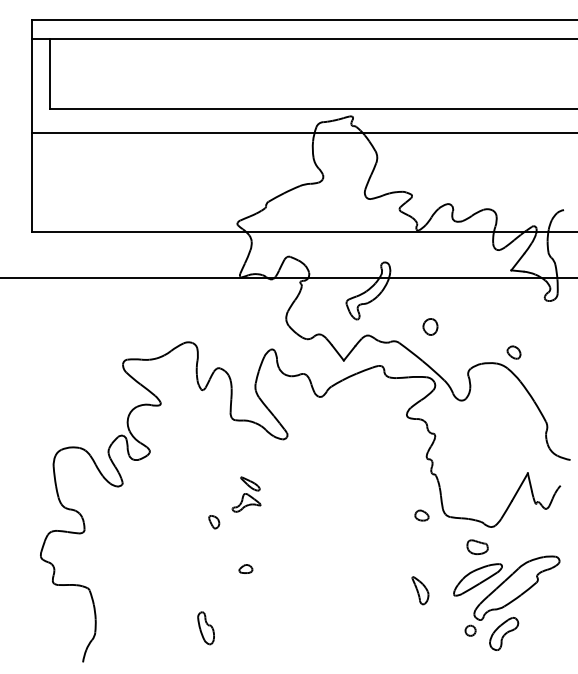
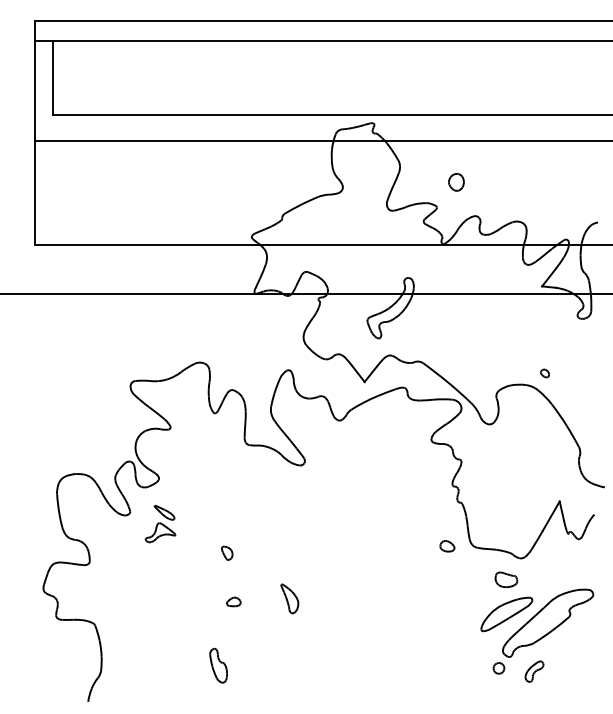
part: (430, 327) -> (456, 182), moved
part: (513, 352) -> (544, 373), size x0.6
part: (246, 494) -> (160, 523), moved
part: (245, 568) -> (233, 601), moved
part: (420, 590) -> (289, 598), moved
part: (504, 633) -> (534, 671), size x0.6

